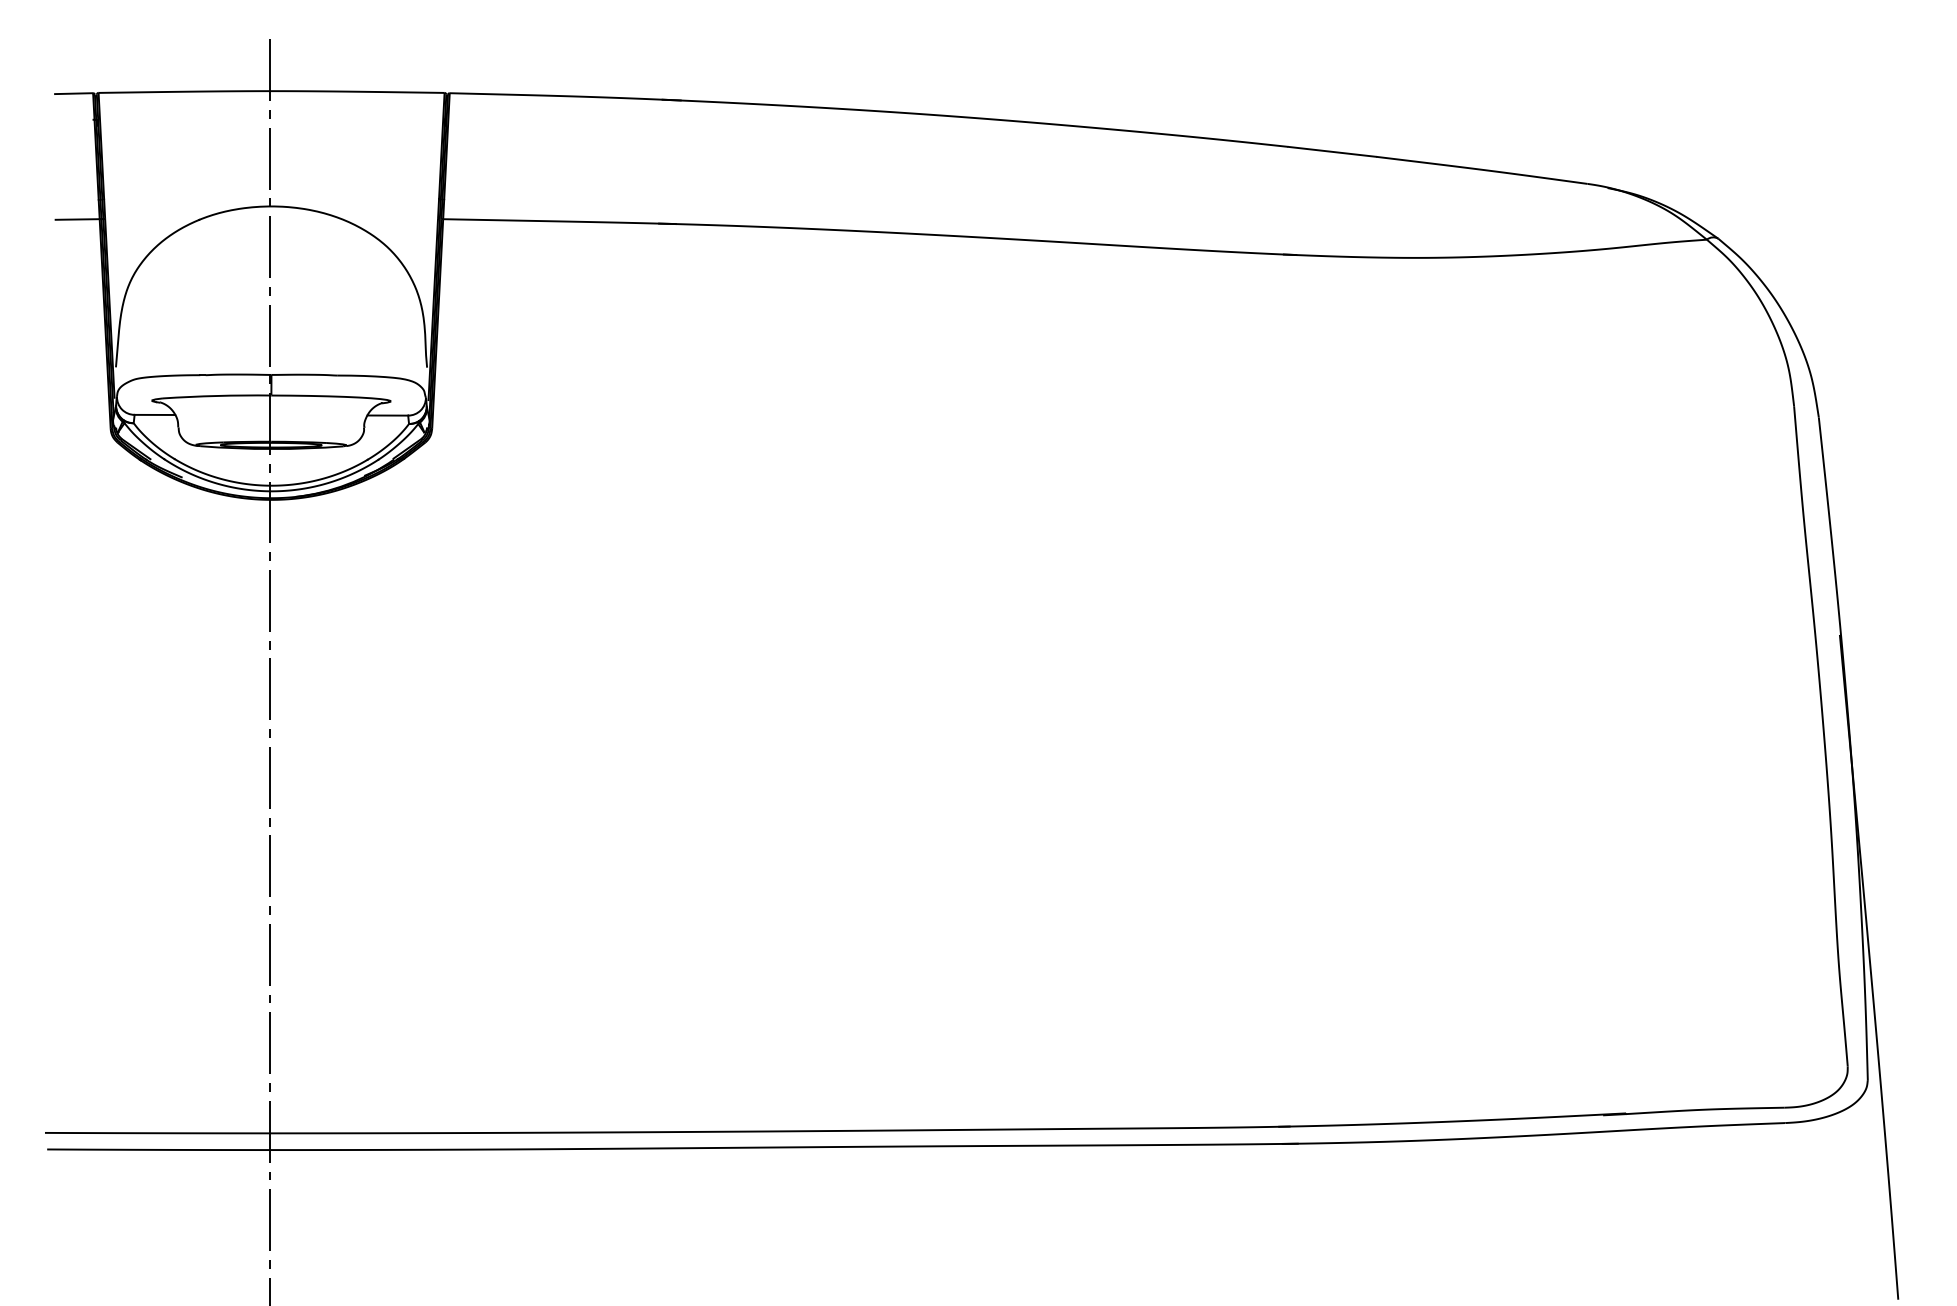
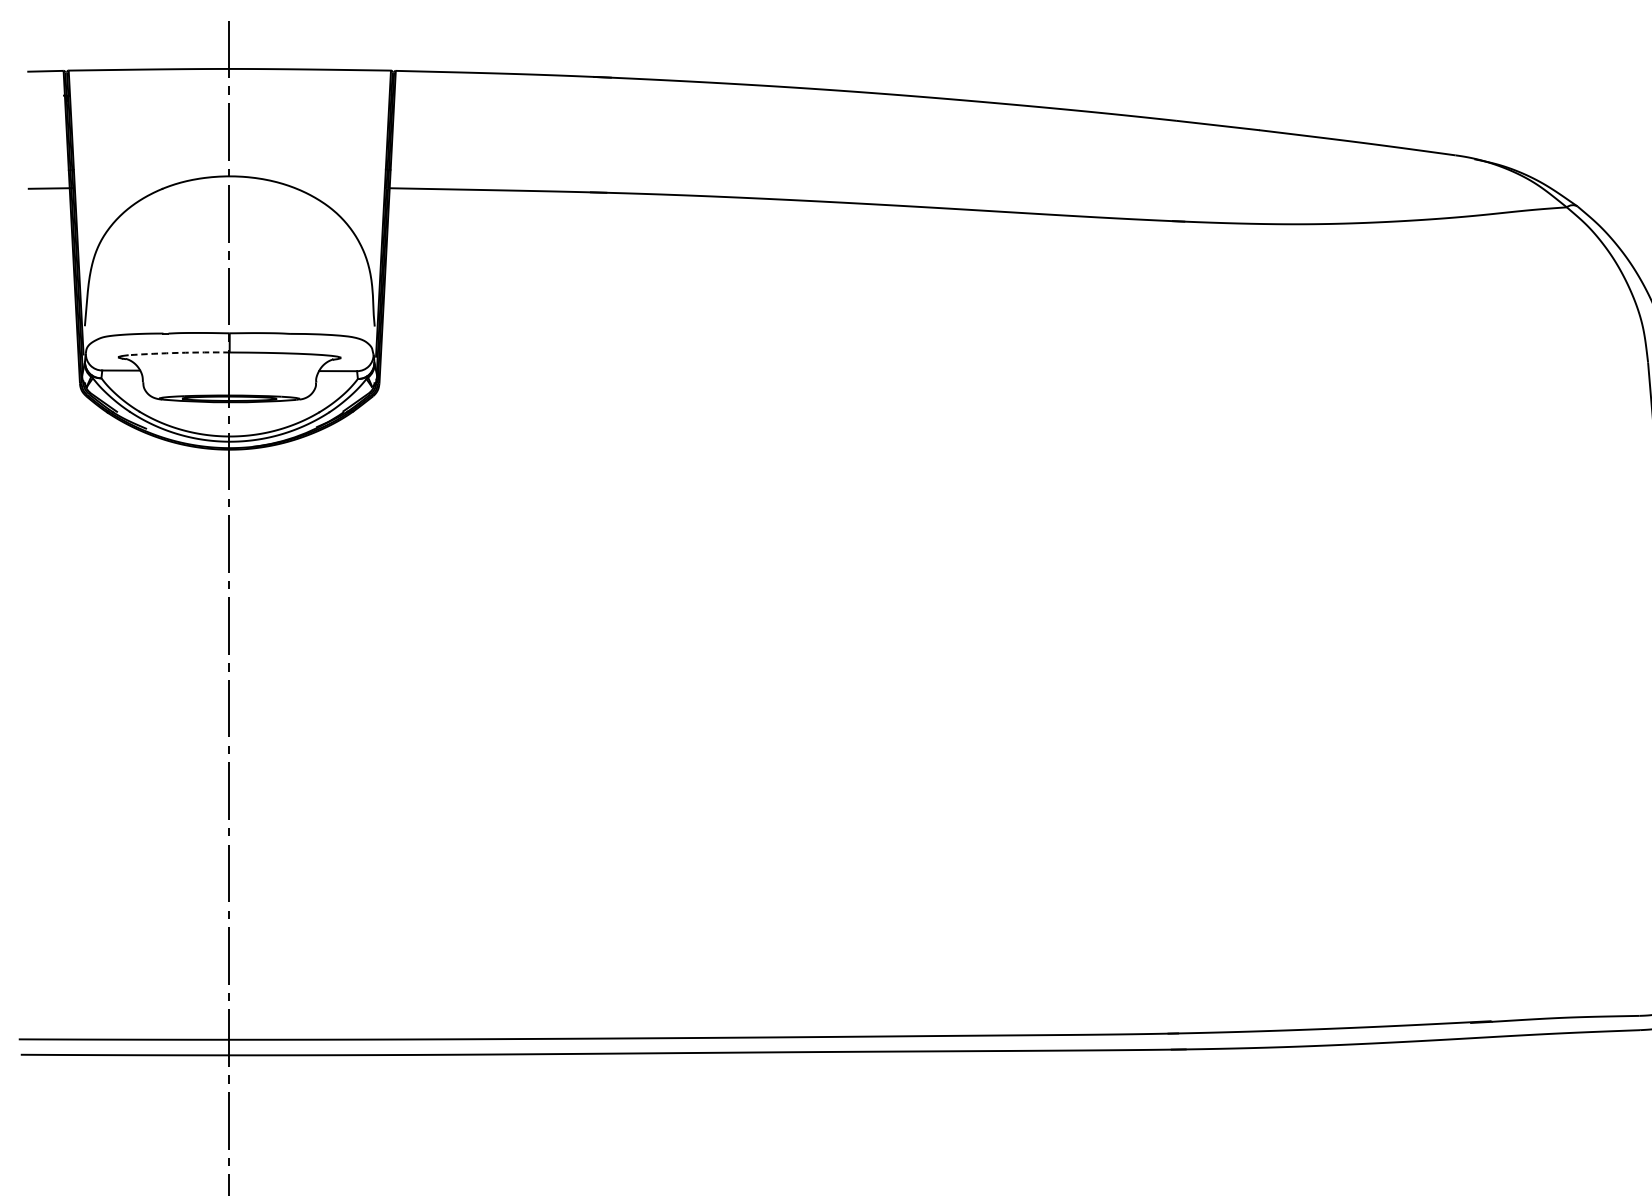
arc: (217, 395) -> (179, 352), solid -> dashed

